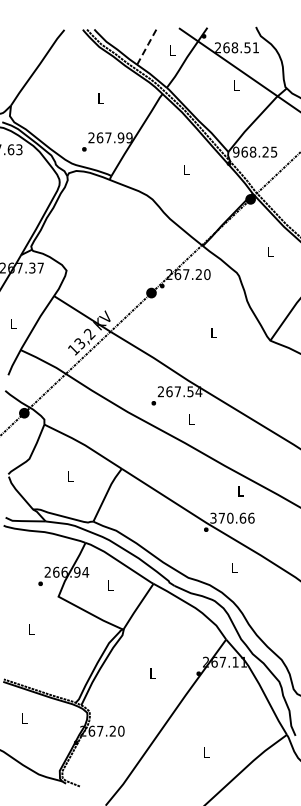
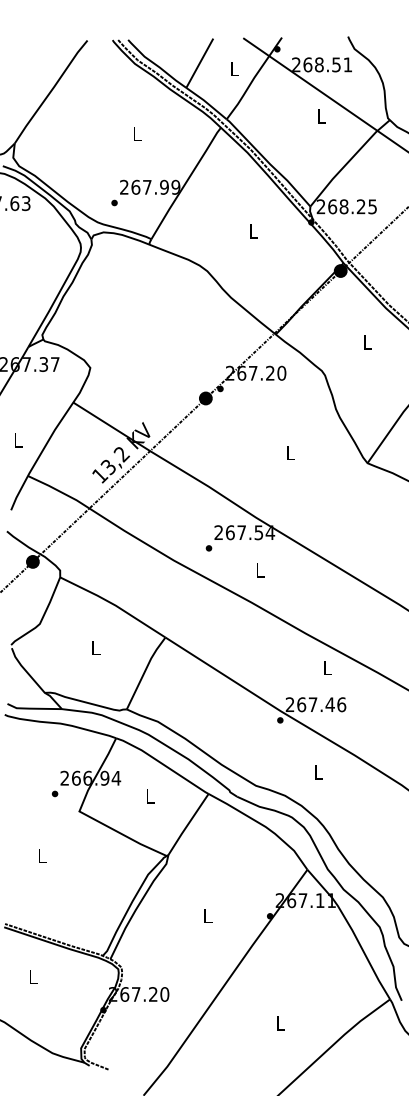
line: (147, 45) -> (200, 61), dashed -> solid
text: (236, 151) -> (321, 205), 968.25 -> 268.25
text: (228, 517) -> (310, 703), 370.66 -> 267.46

